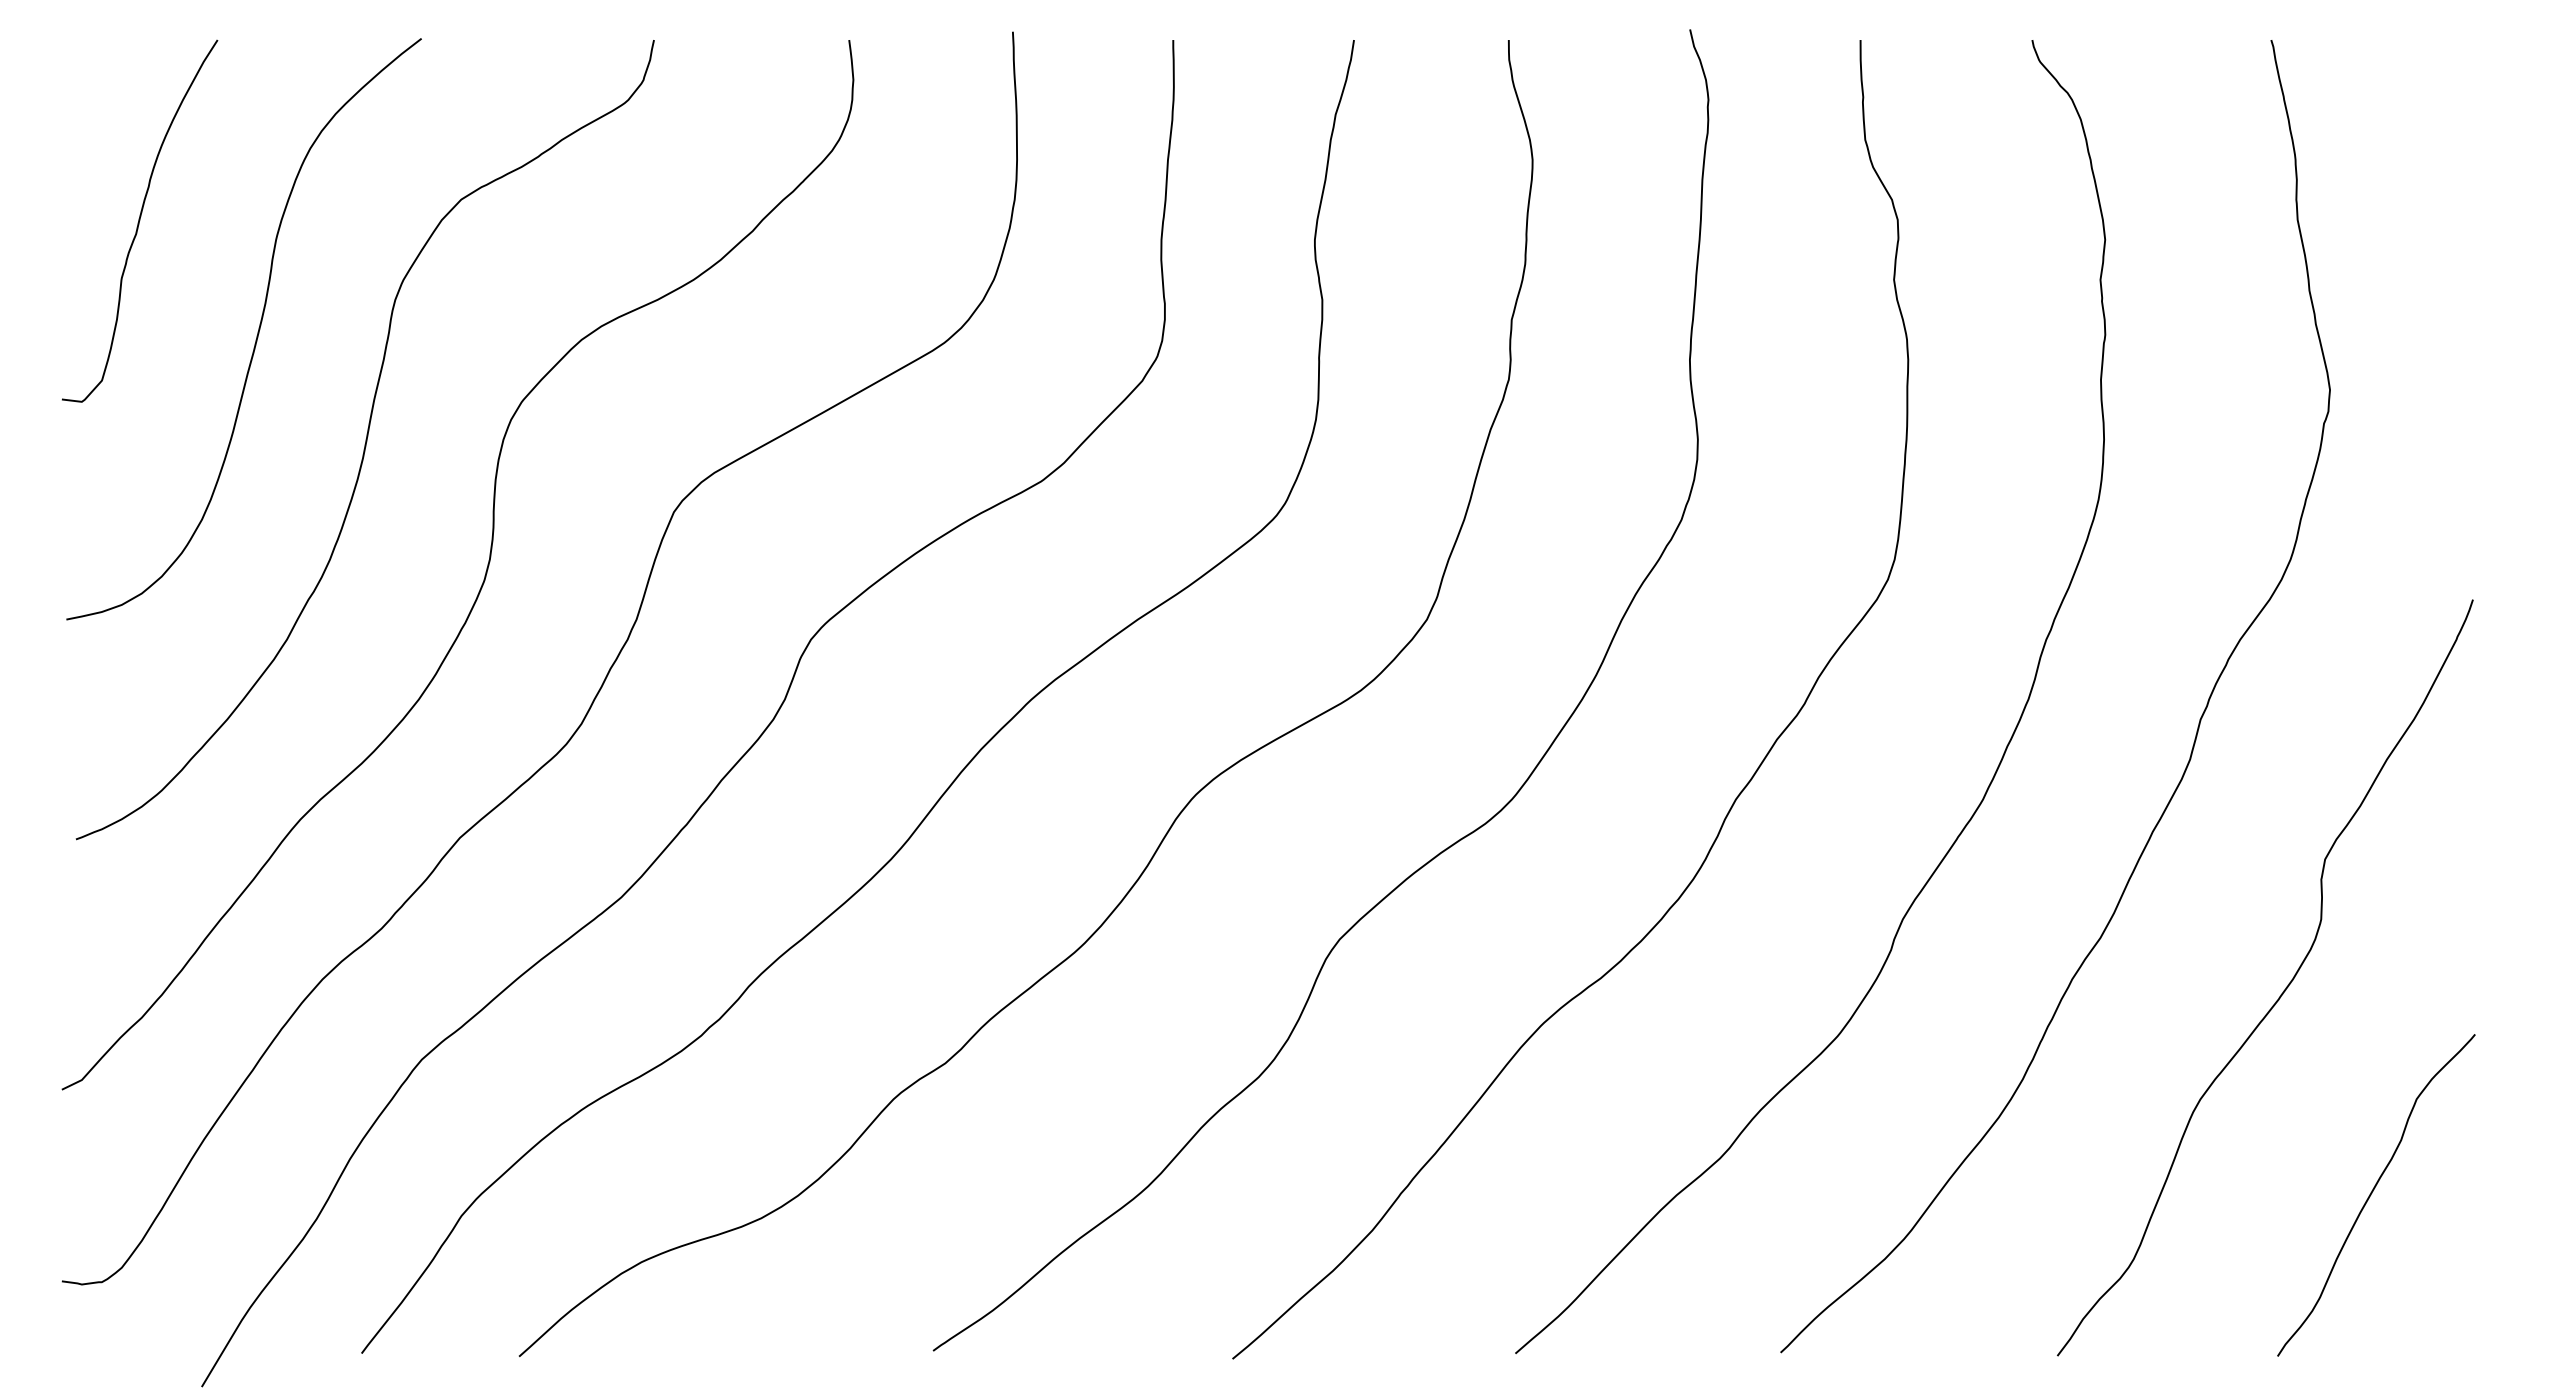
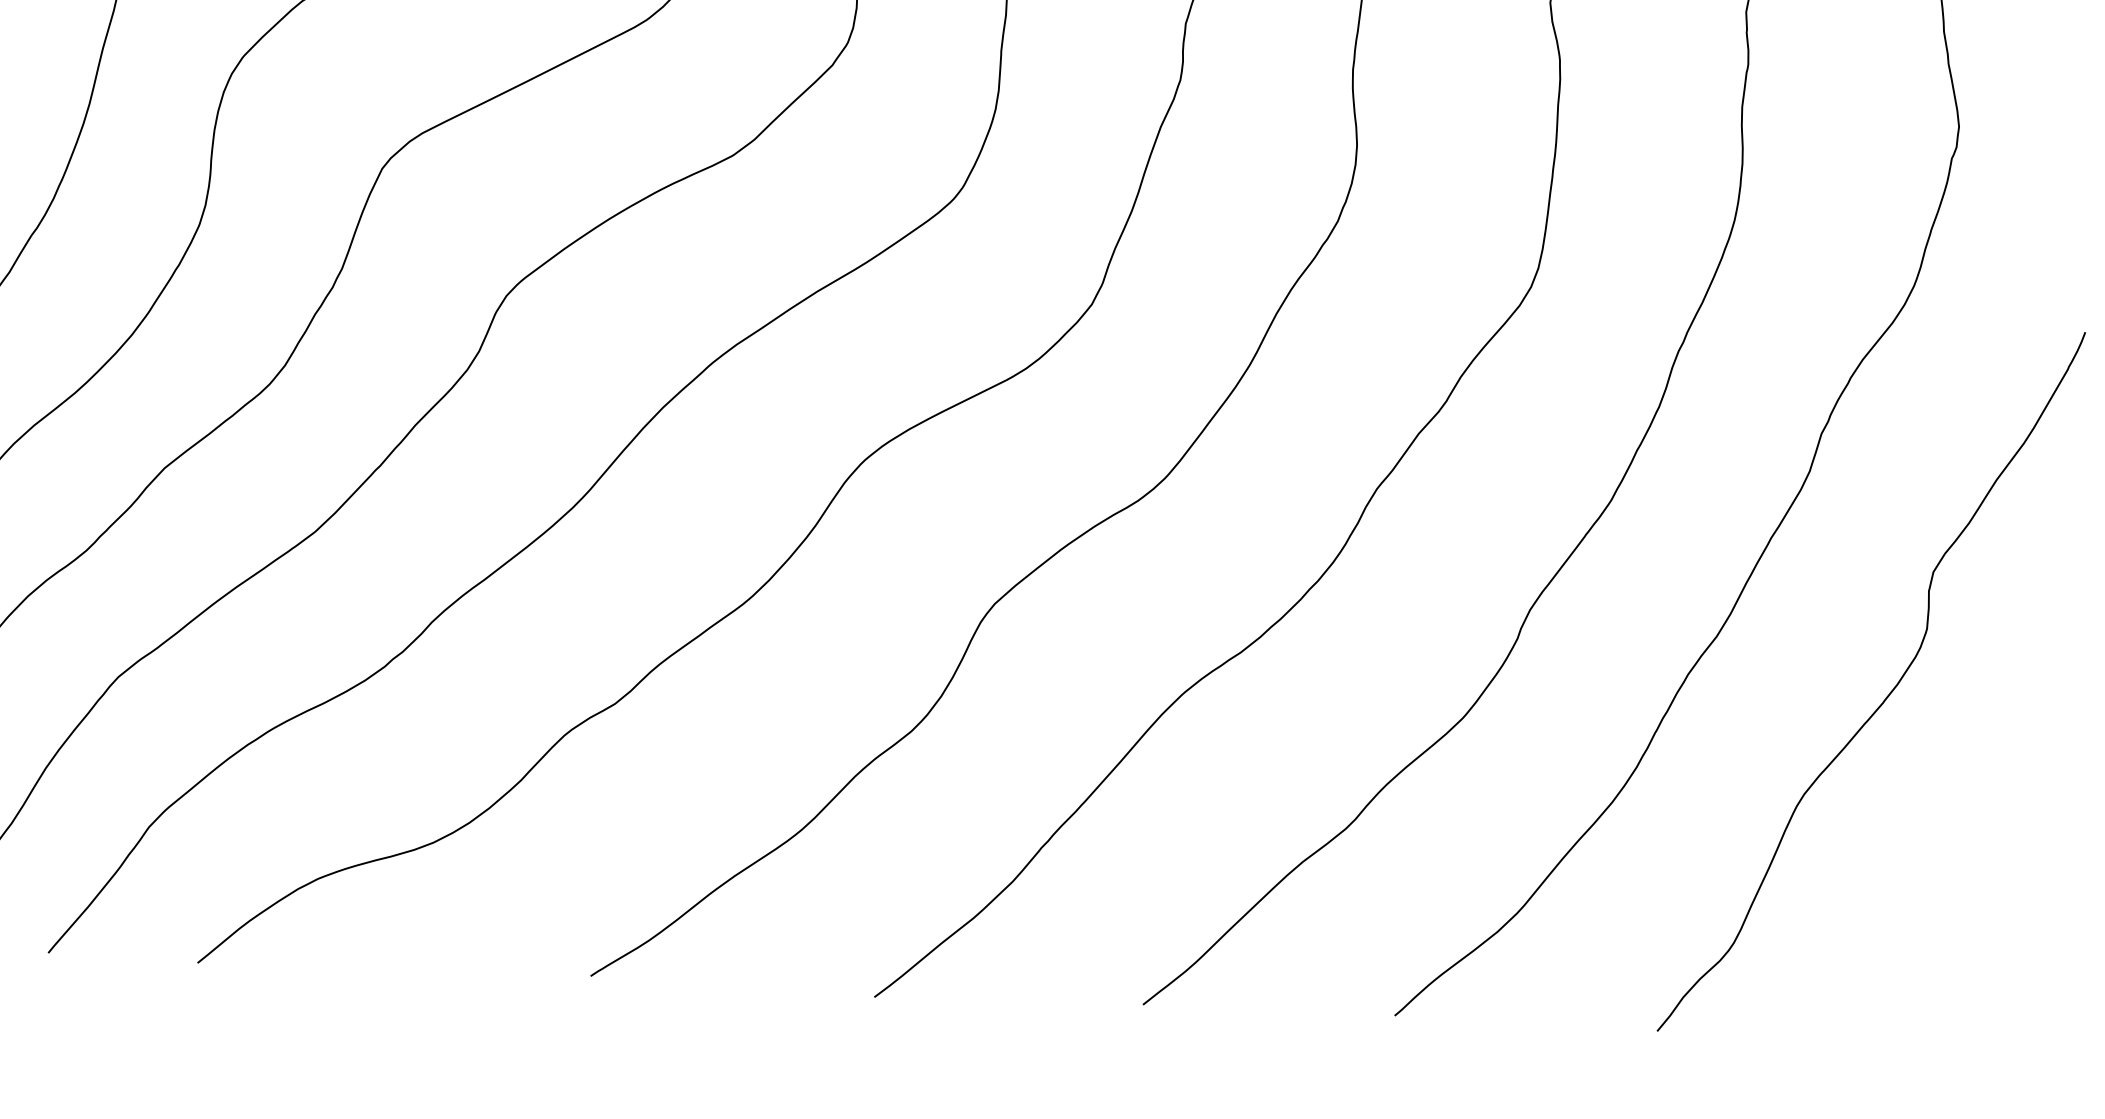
curve: (2372, 1193) -> (1963, 891), removed

